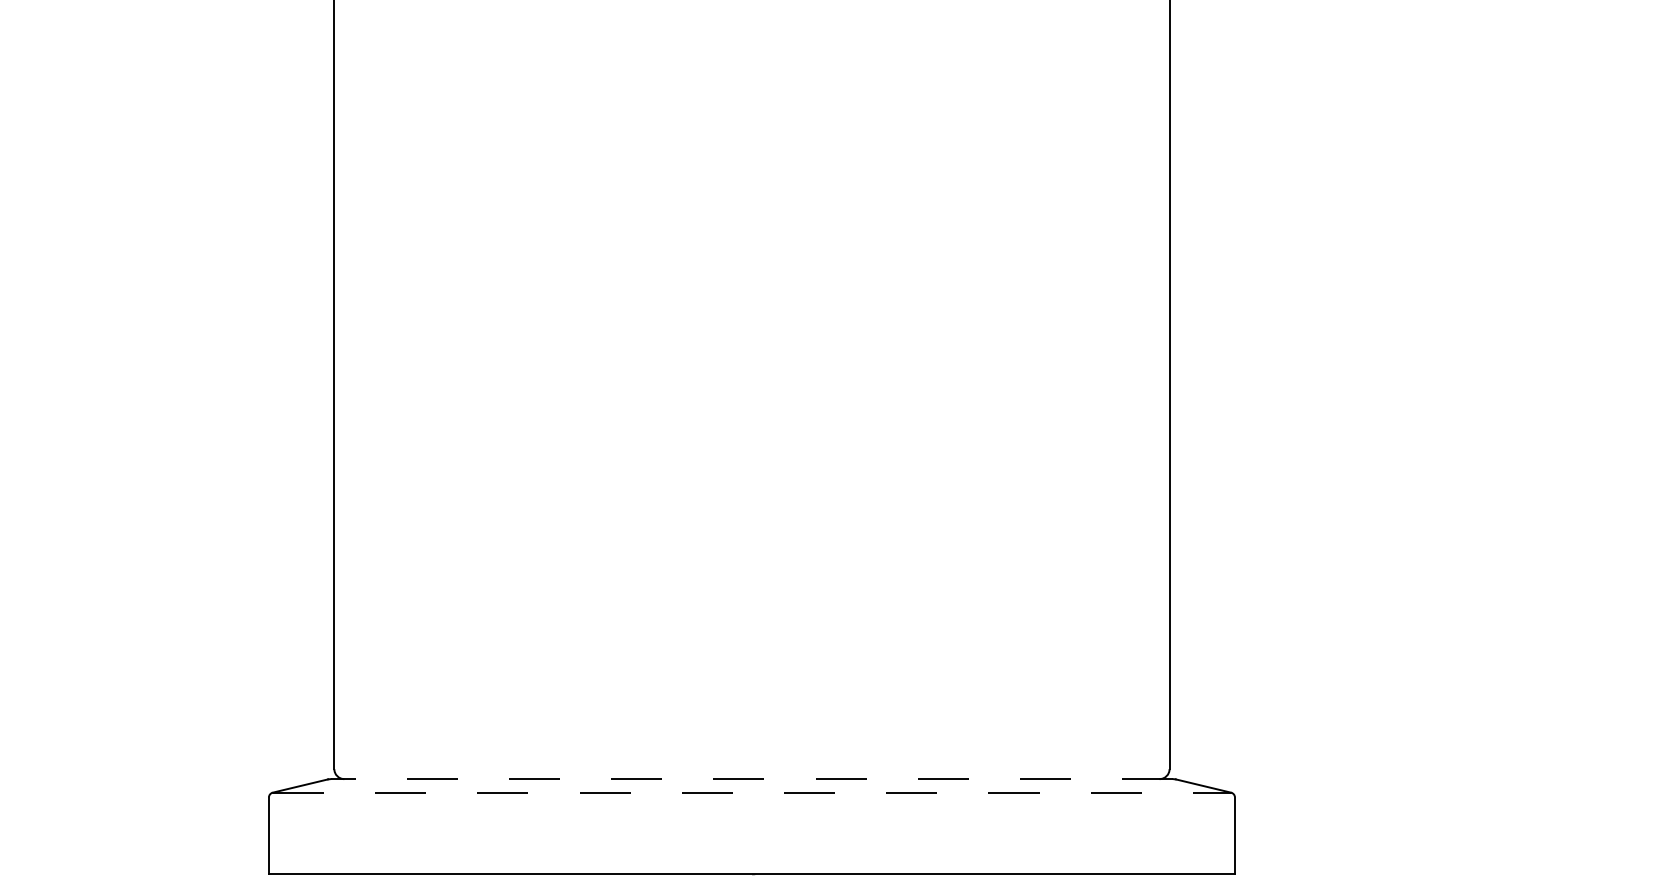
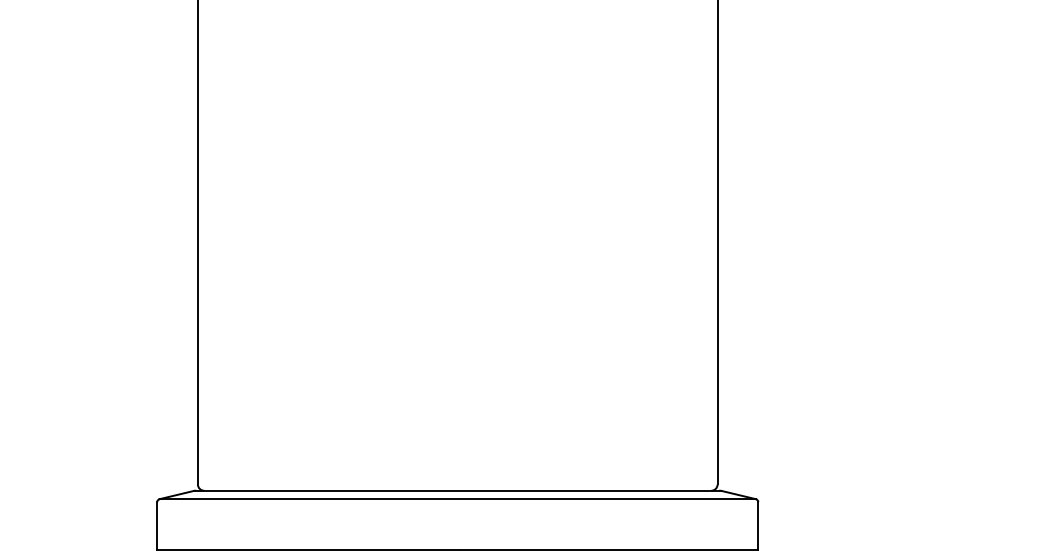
line: (751, 778) -> (457, 490), dashed -> solid
line: (753, 793) -> (458, 499), dashed -> solid

